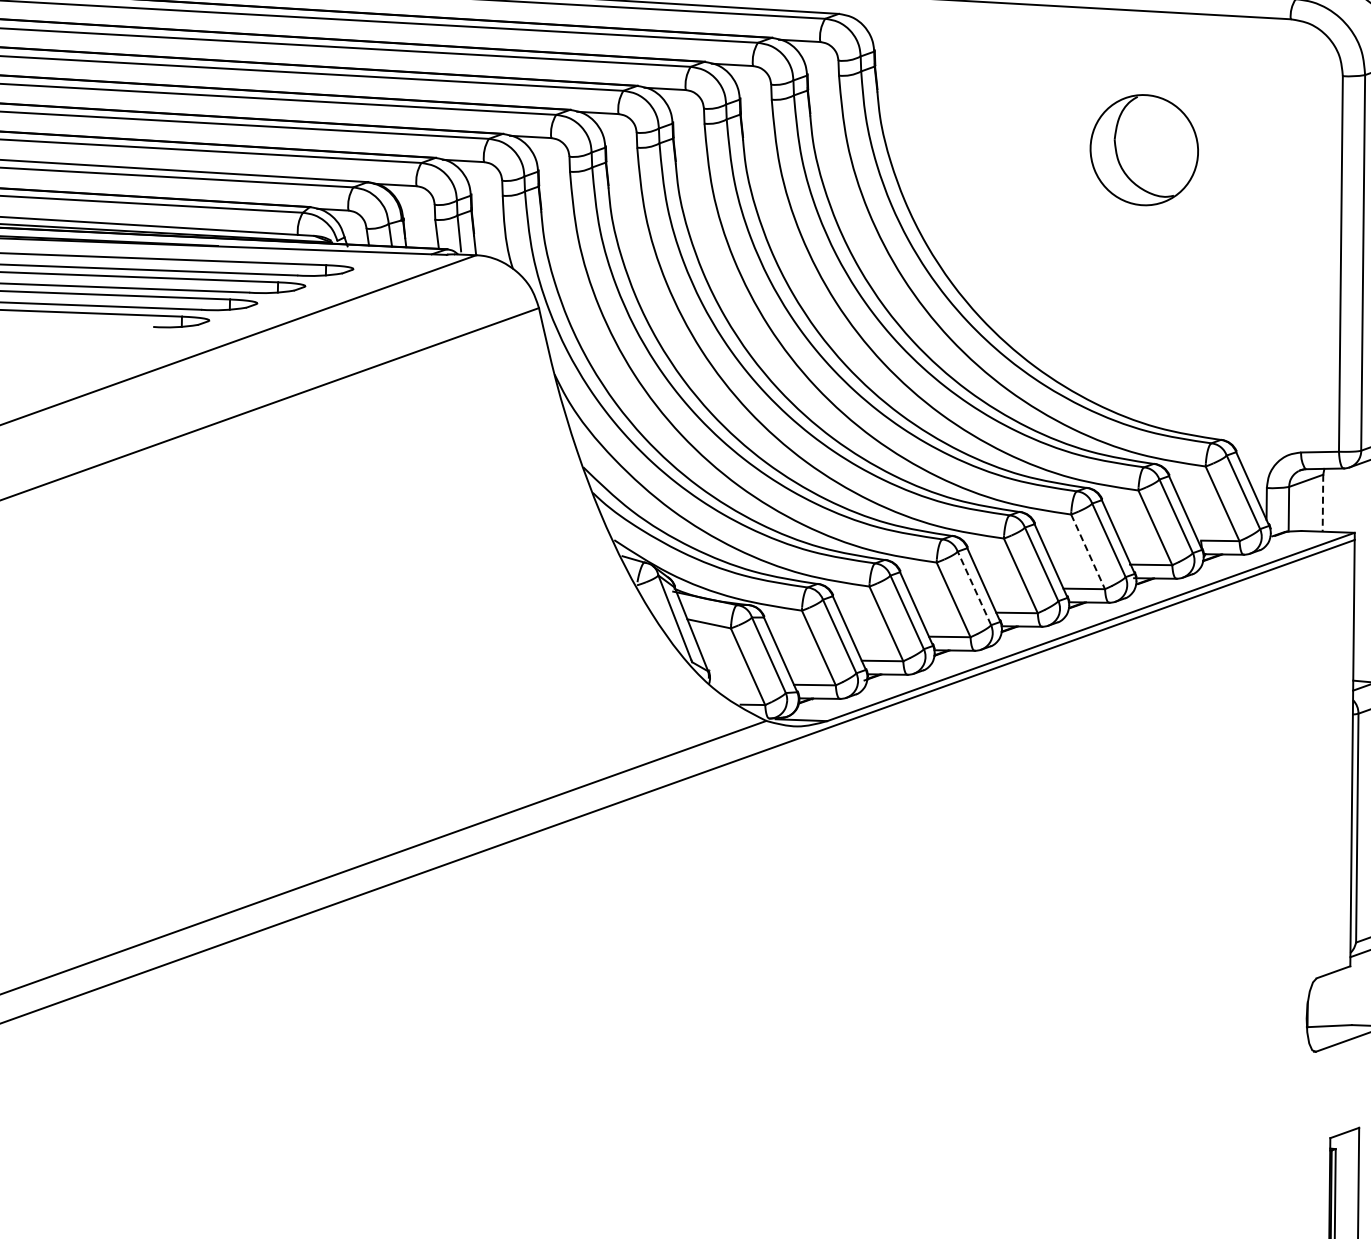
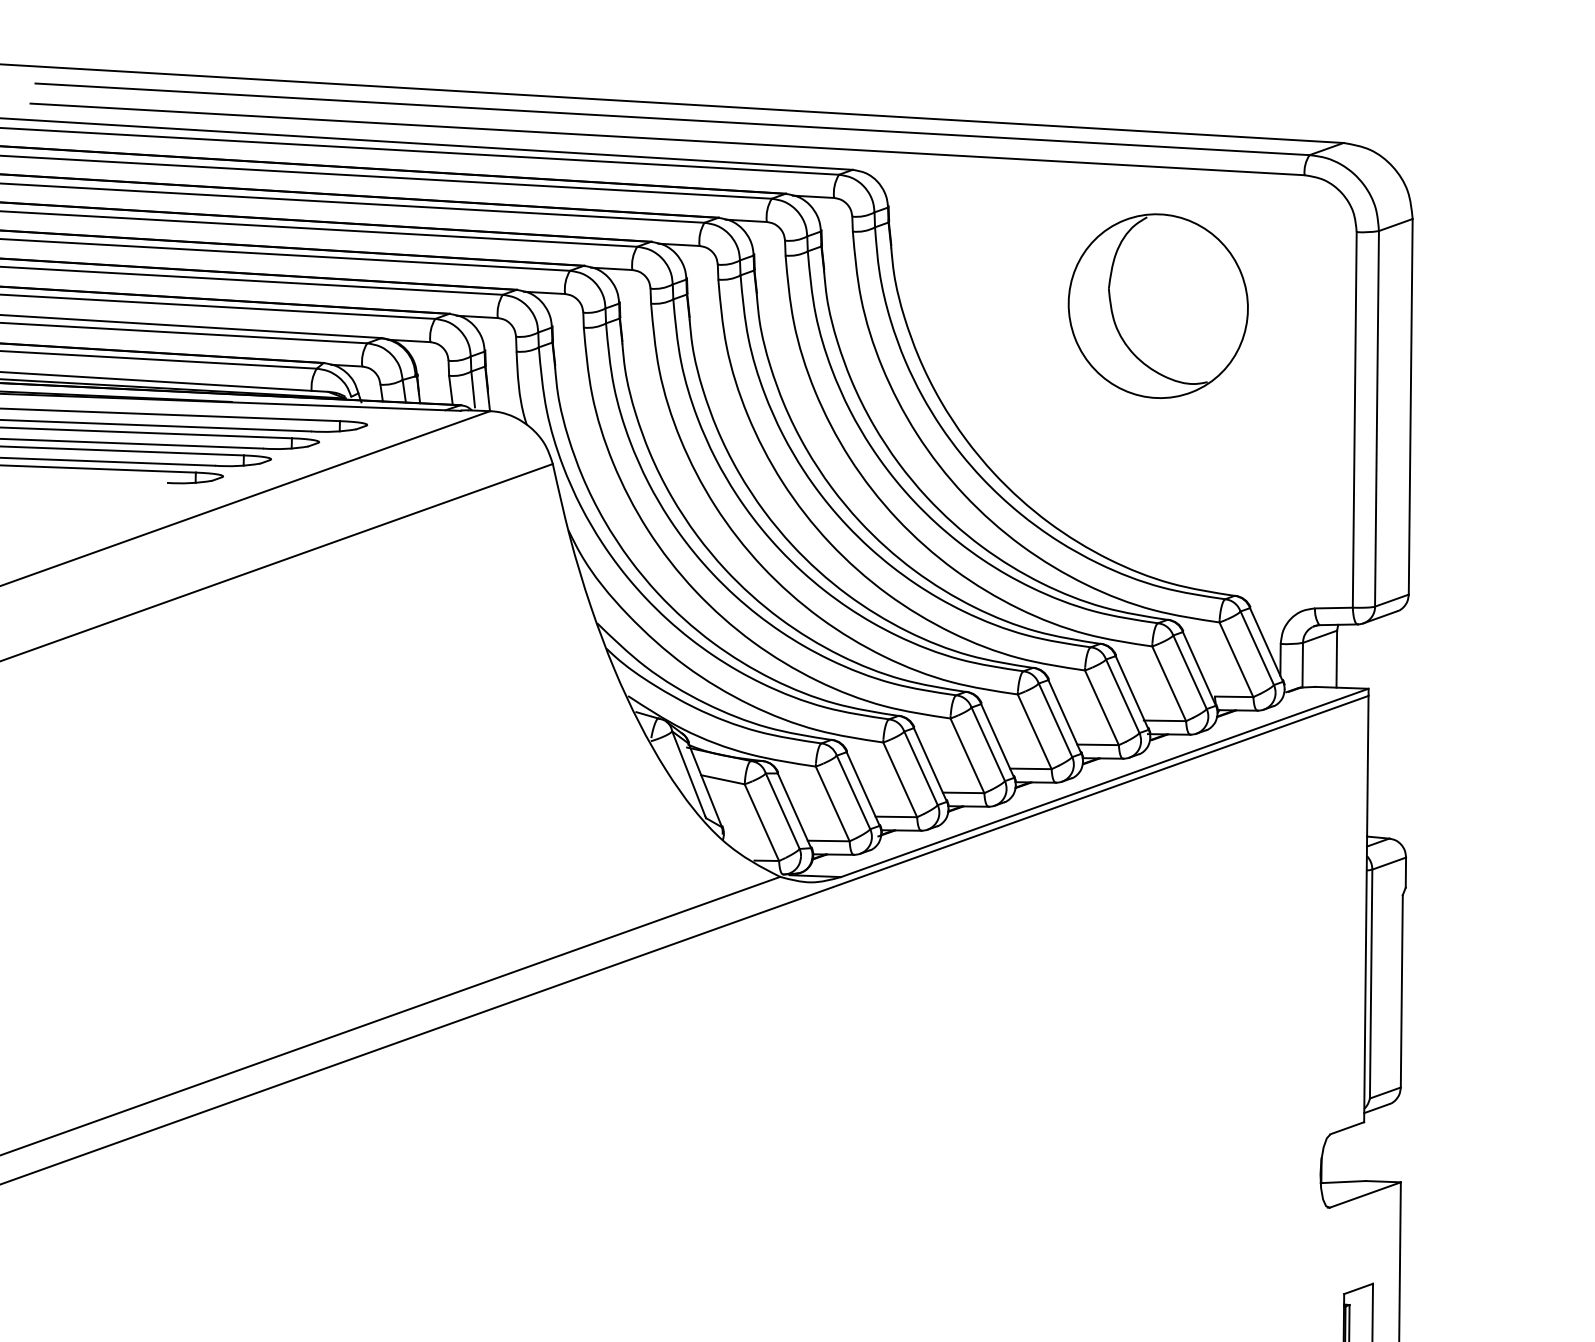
part: (1143, 149) -> (1157, 305), size x1.67
line: (1322, 503) -> (1336, 659), dashed -> solid
line: (1087, 551) -> (1101, 707), dashed -> solid
line: (974, 587) -> (988, 743), dashed -> solid

